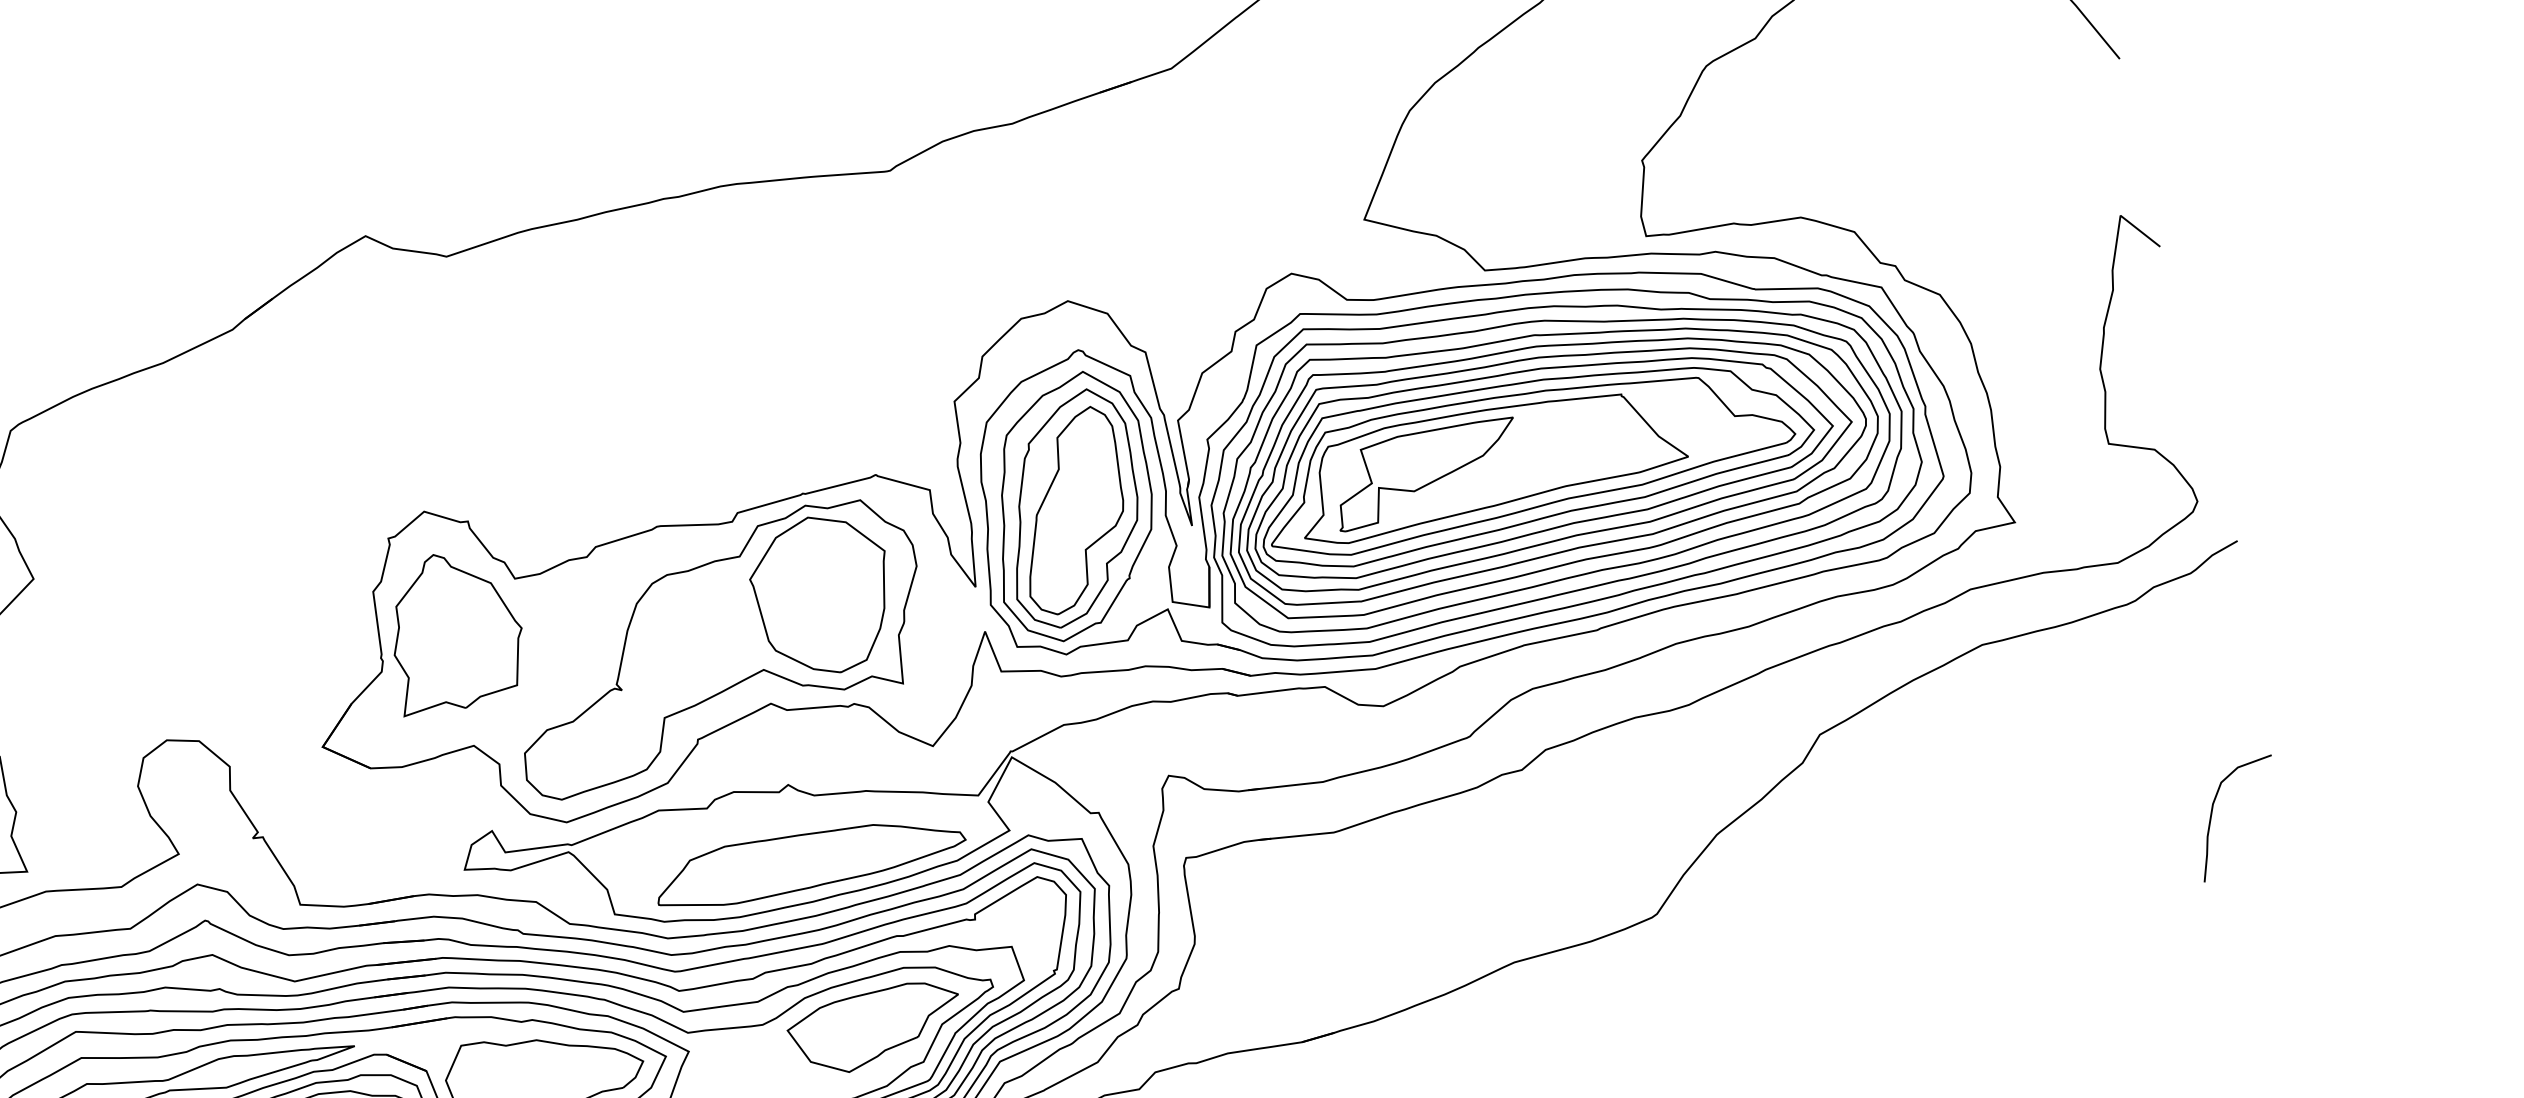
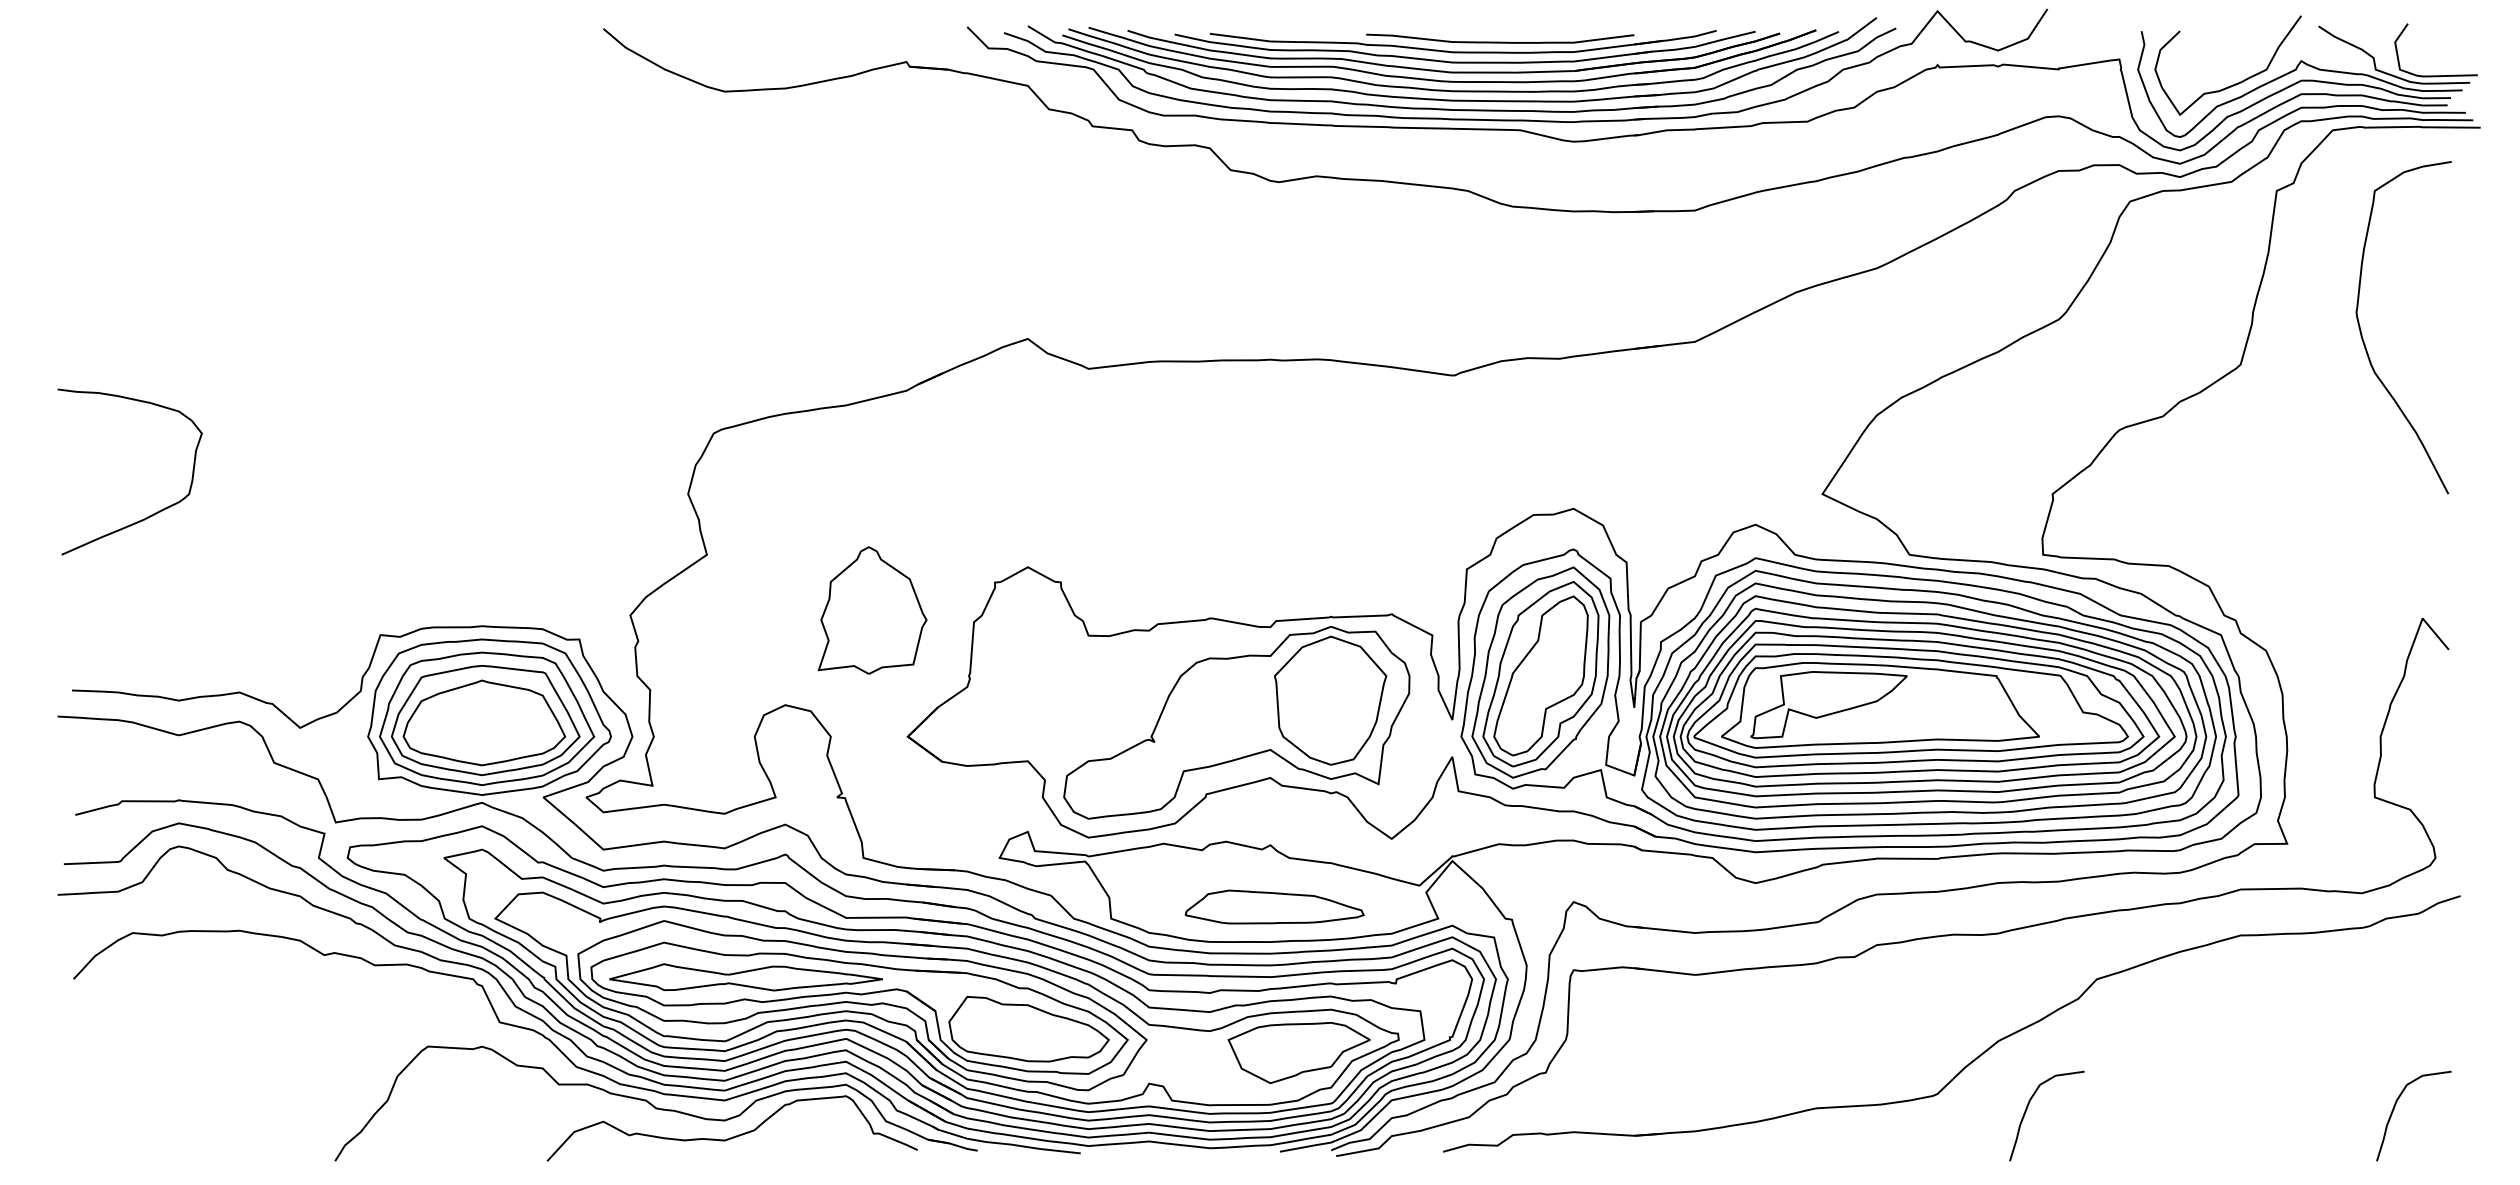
part: (453, 630) -> (872, 610), moved
part: (808, 857) -> (1274, 906), size x0.7
curve: (1770, 906) -> (2028, 1107), added

